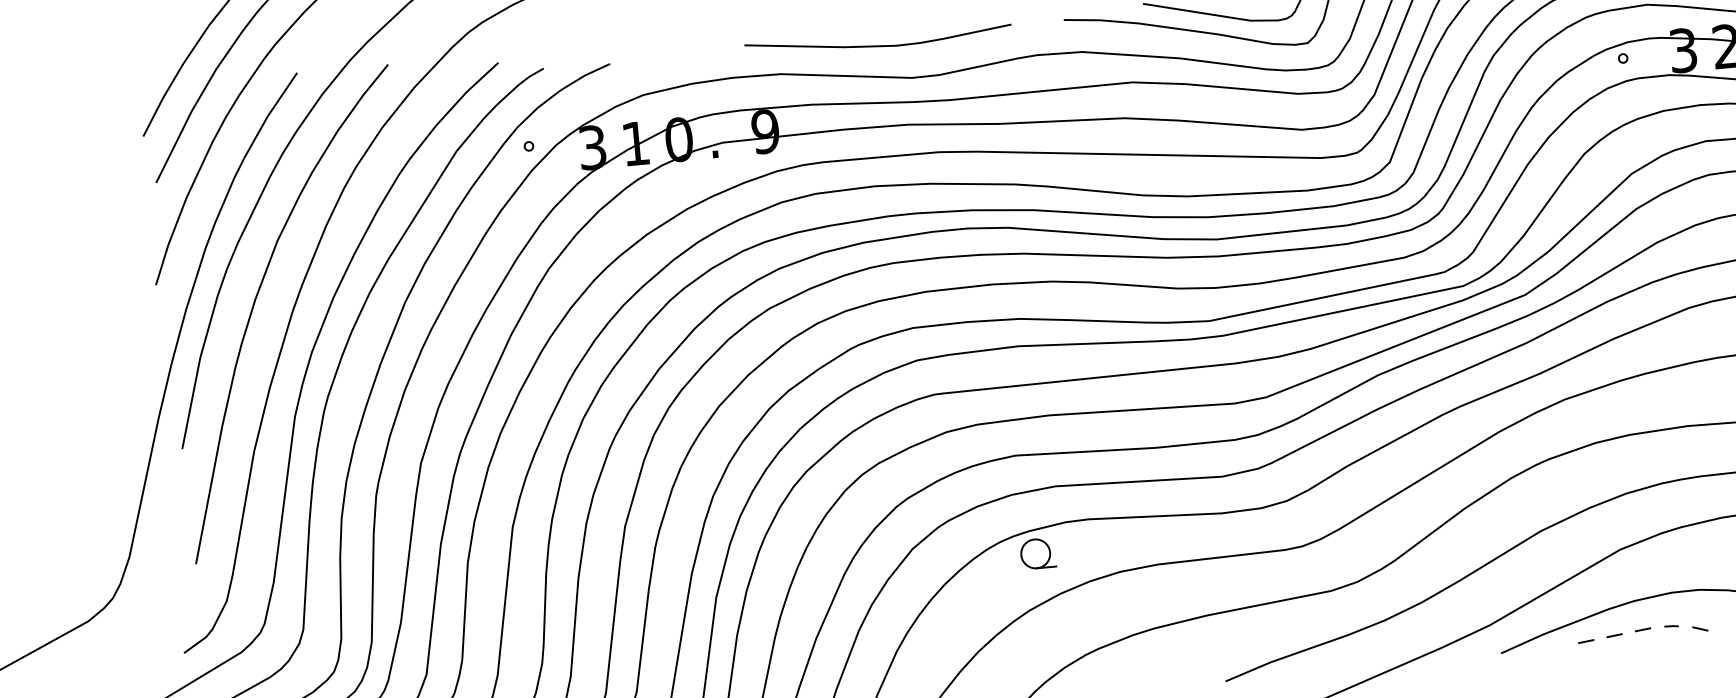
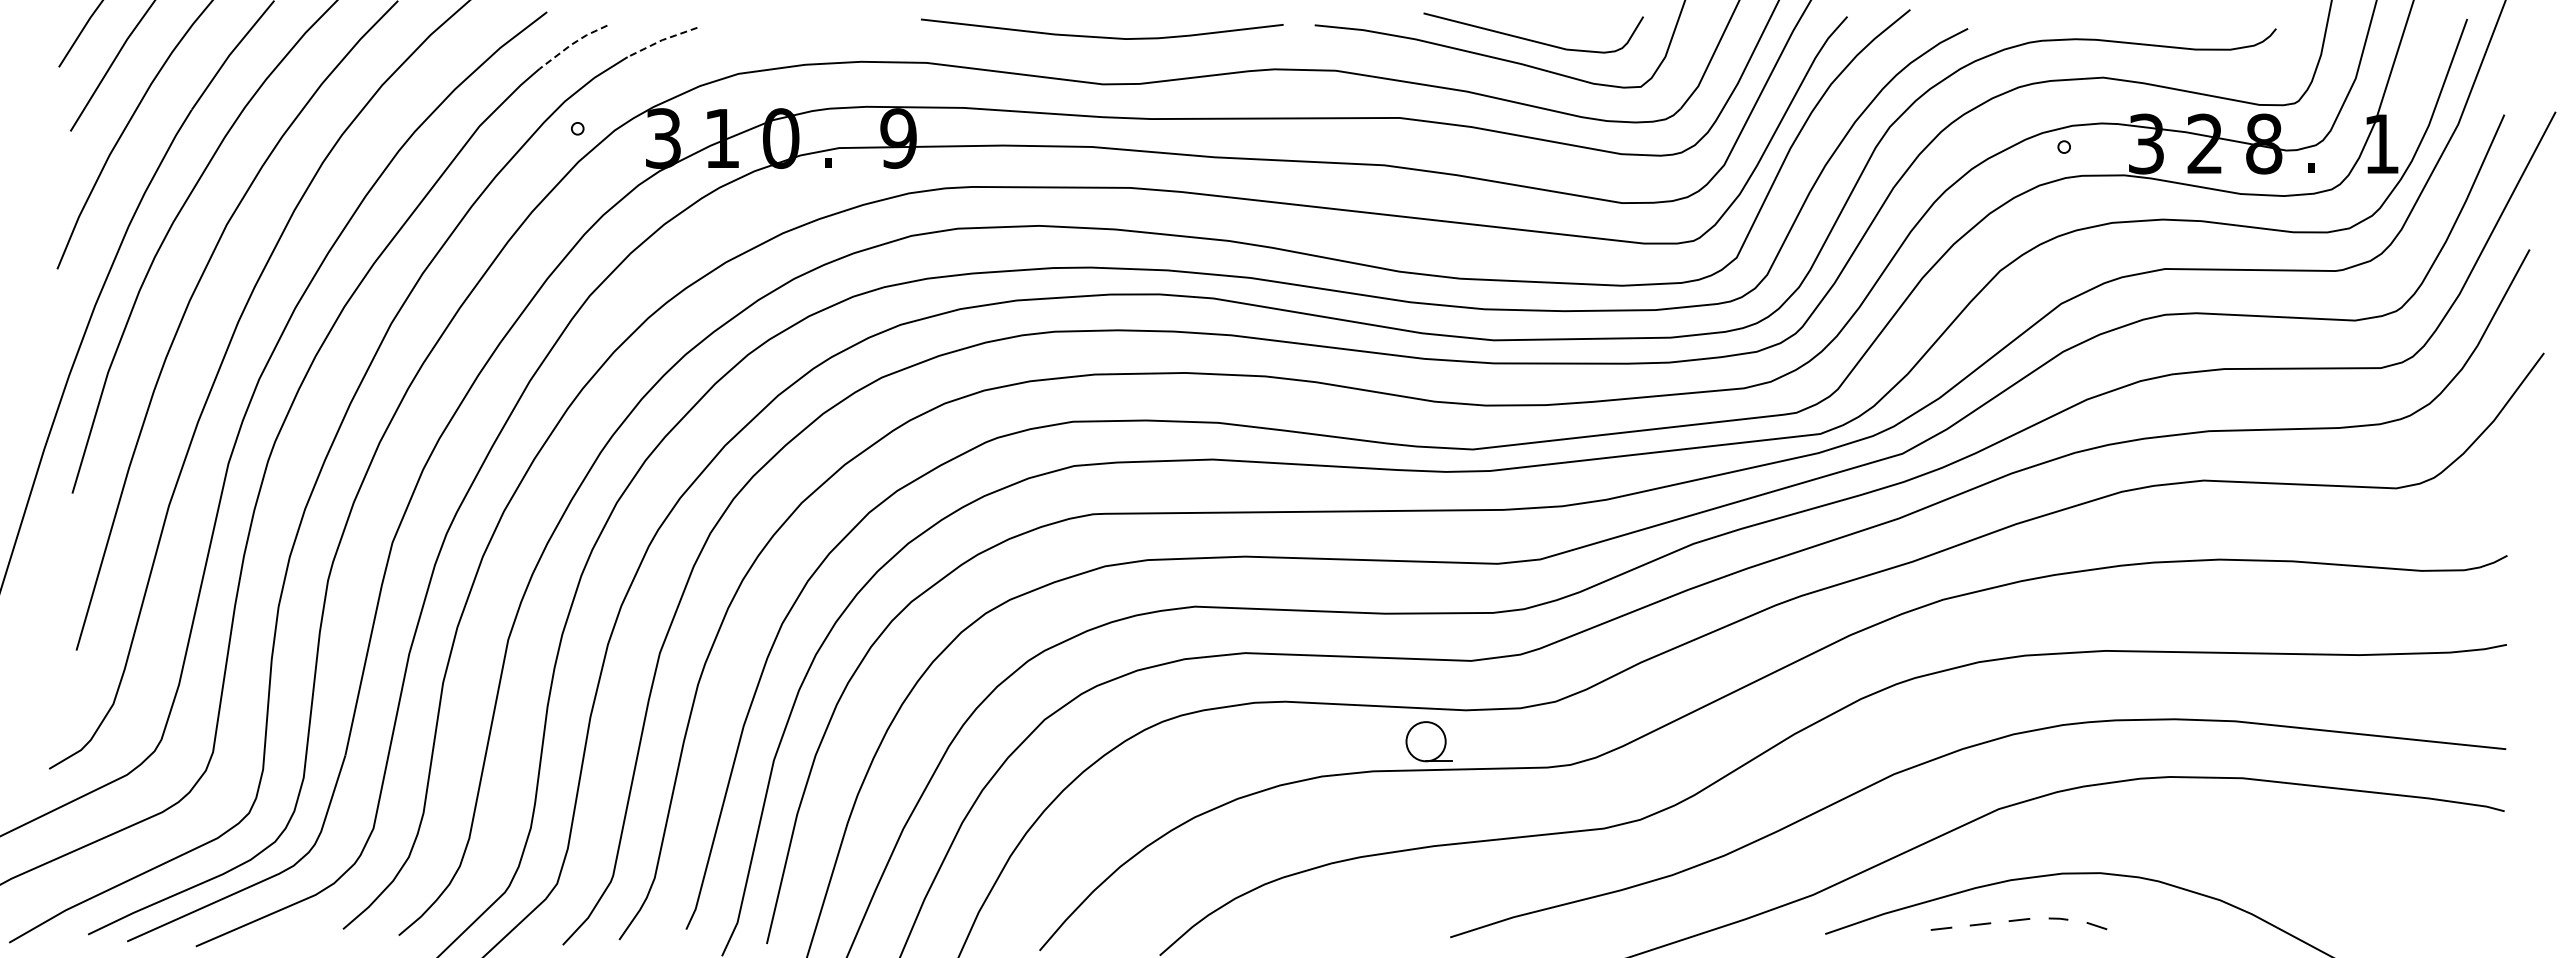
curve: (879, 45) -> (1102, 36), moved
line: (585, 75) -> (662, 40), solid -> dashed
line: (518, 84) -> (571, 44), solid -> dashed
part: (1037, 553) -> (1428, 741), moved

